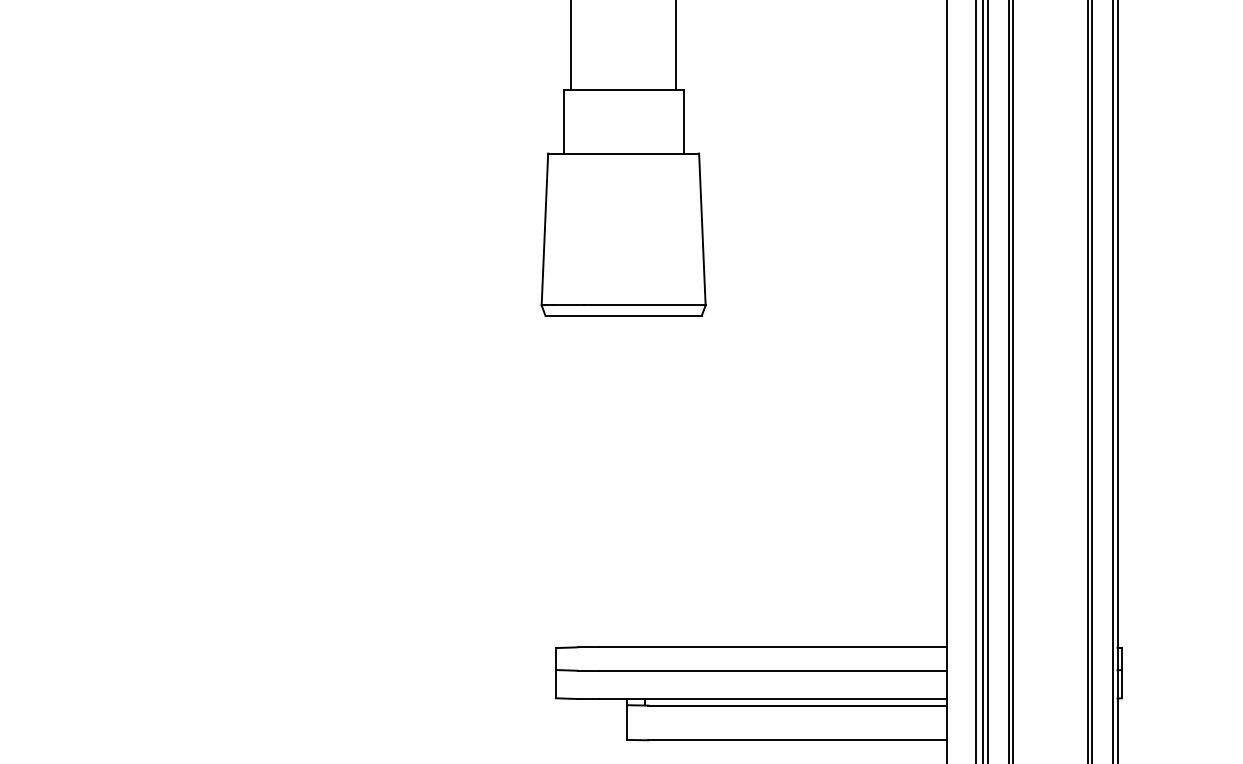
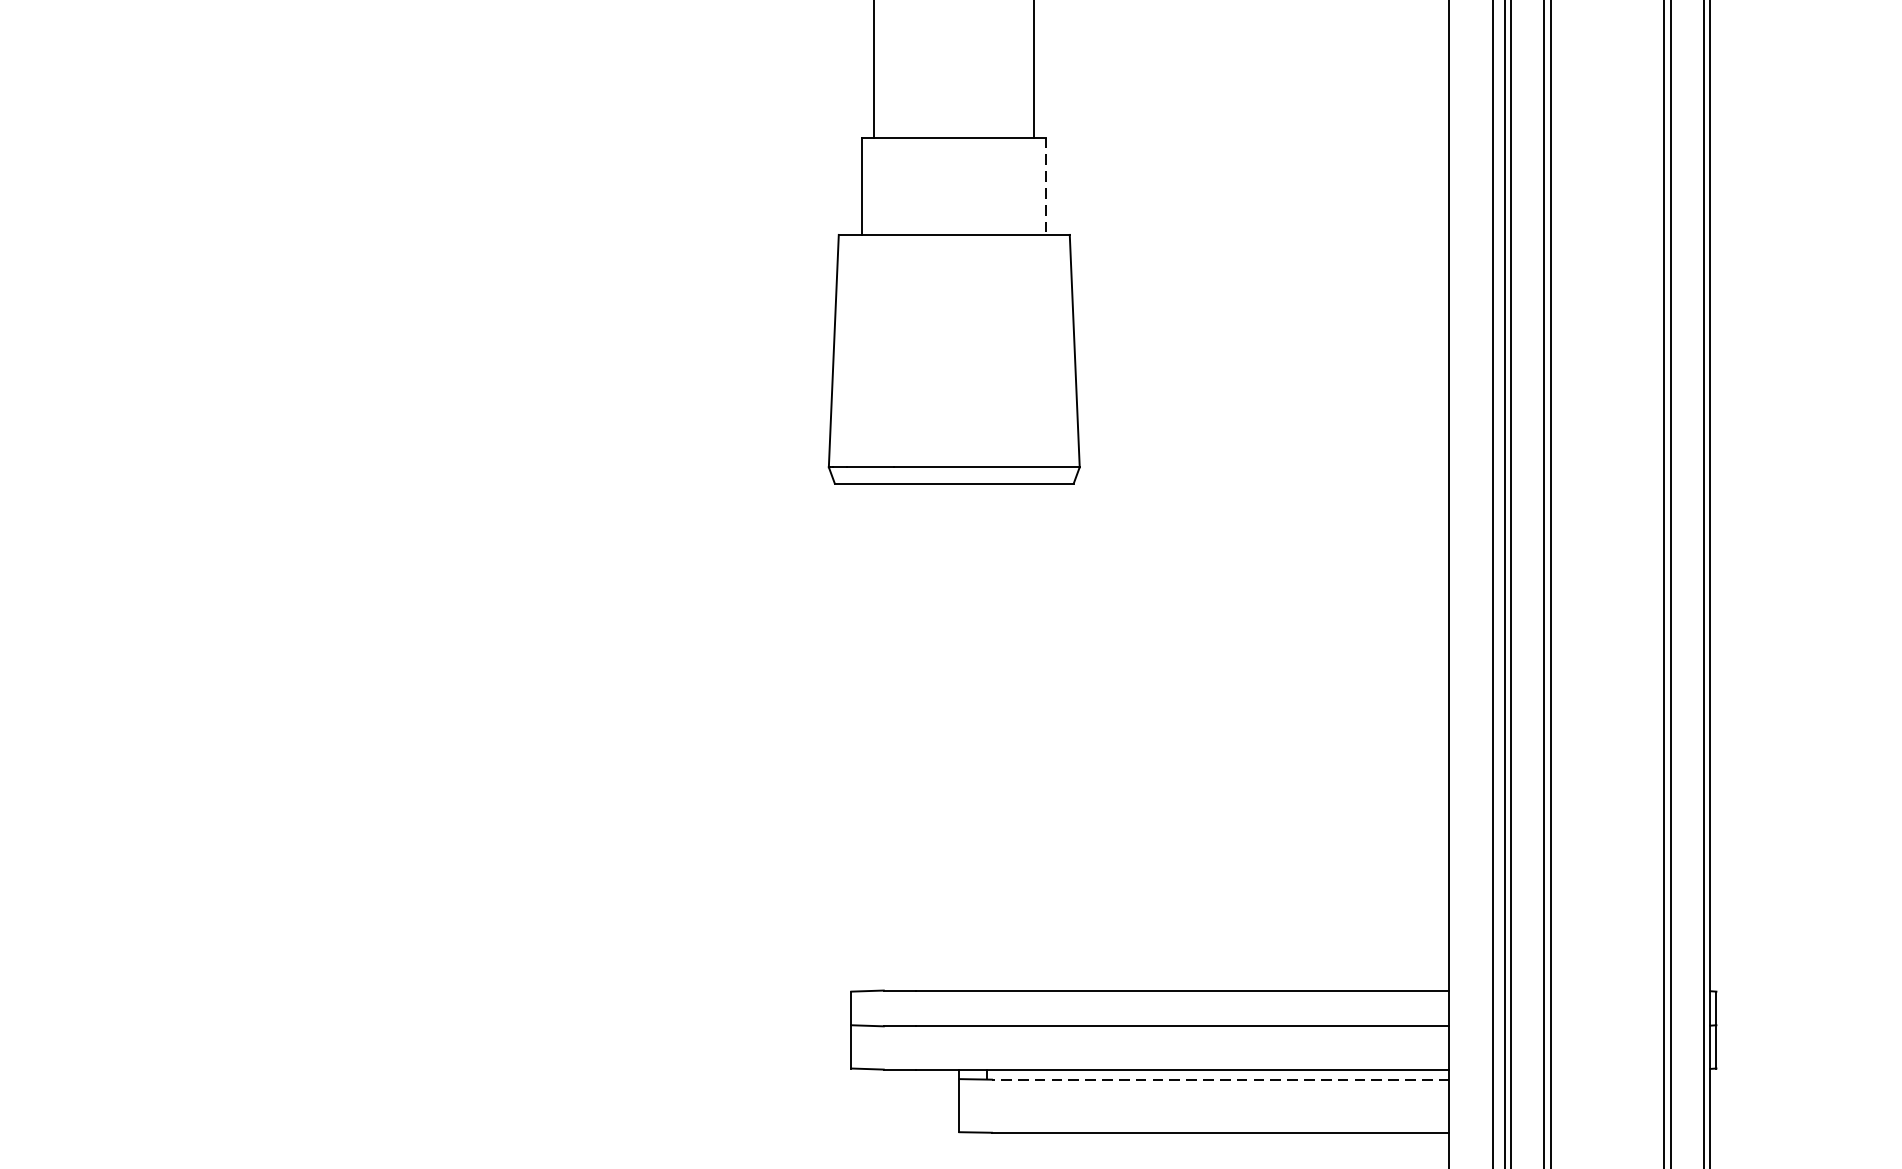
line: (683, 121) -> (1045, 185), solid -> dashed
line: (797, 705) -> (1220, 1079), solid -> dashed

